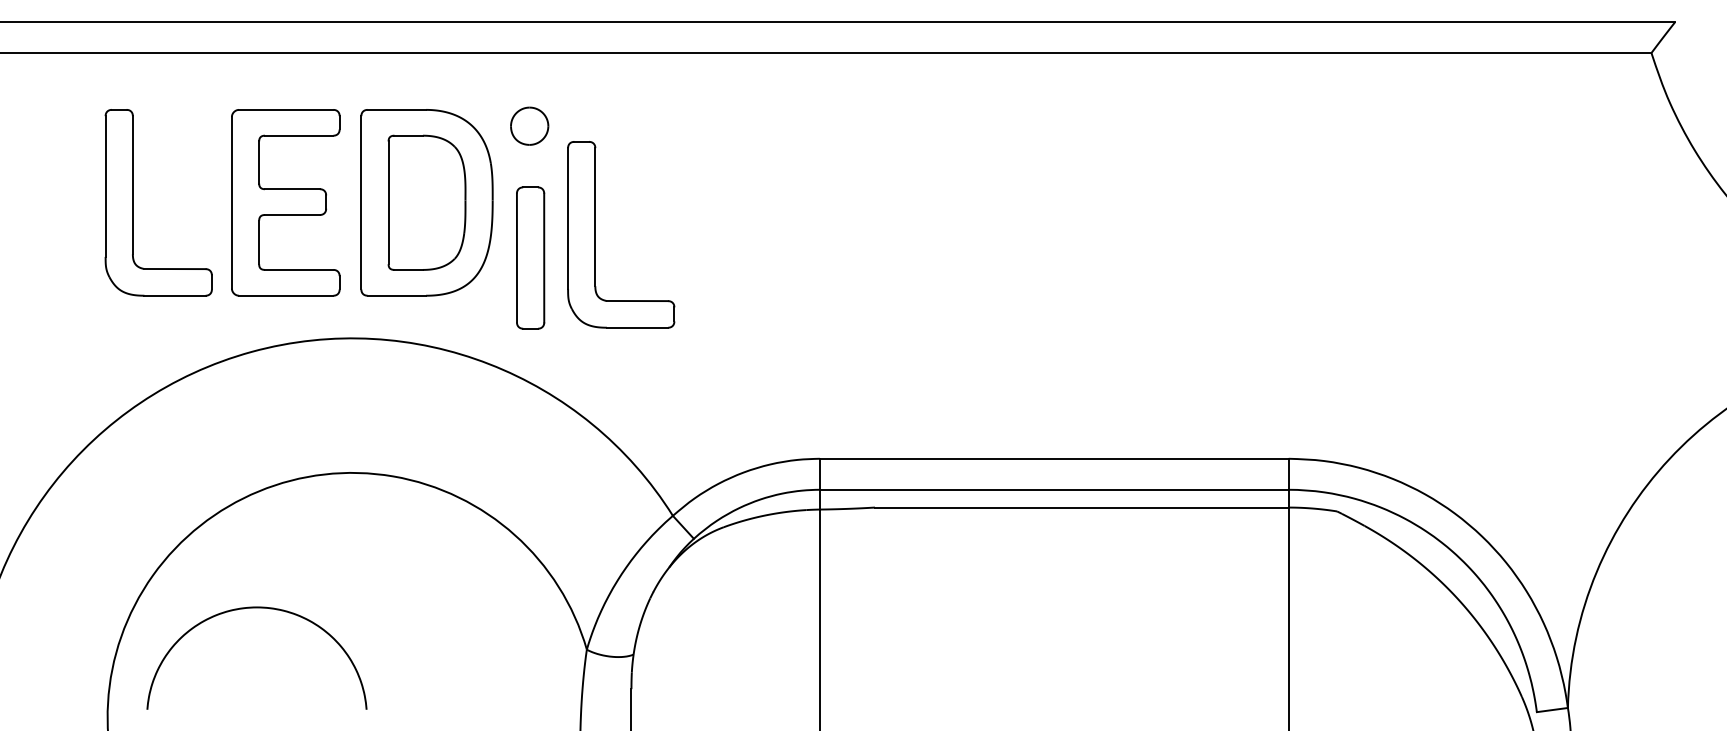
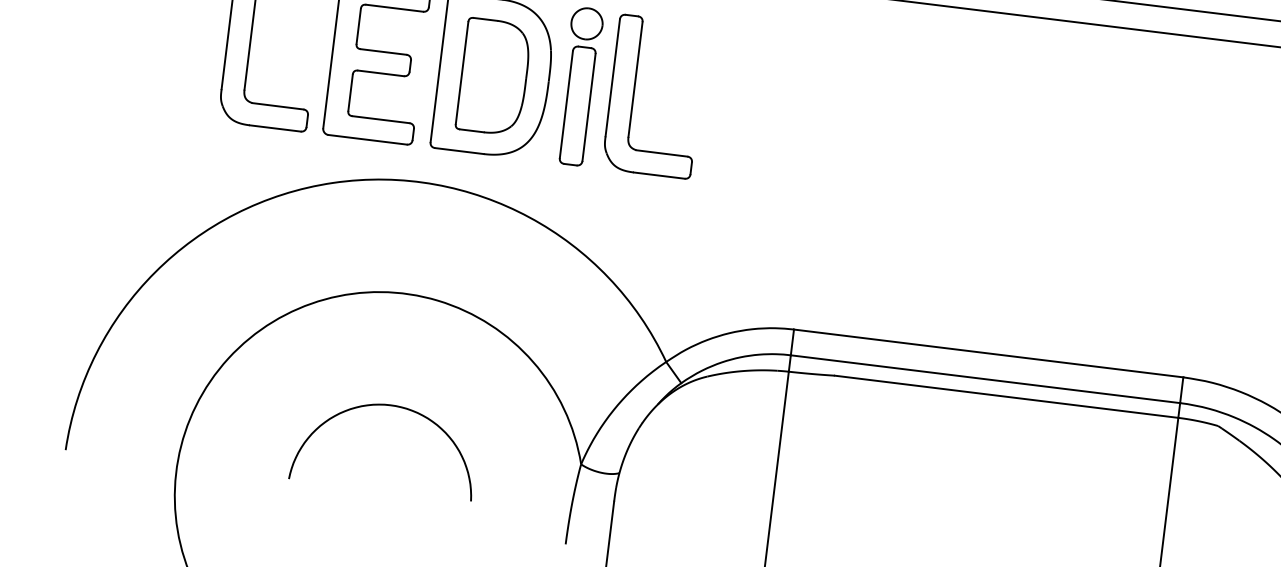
part: (595, 234) -> (633, 93), moved
part: (530, 257) -> (577, 105), moved
curve: (256, 608) -> (389, 406), moved

